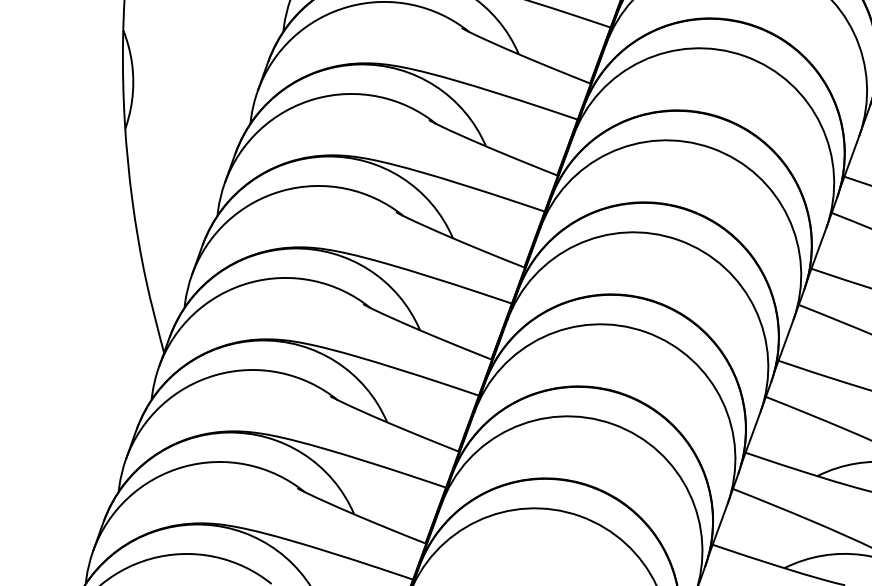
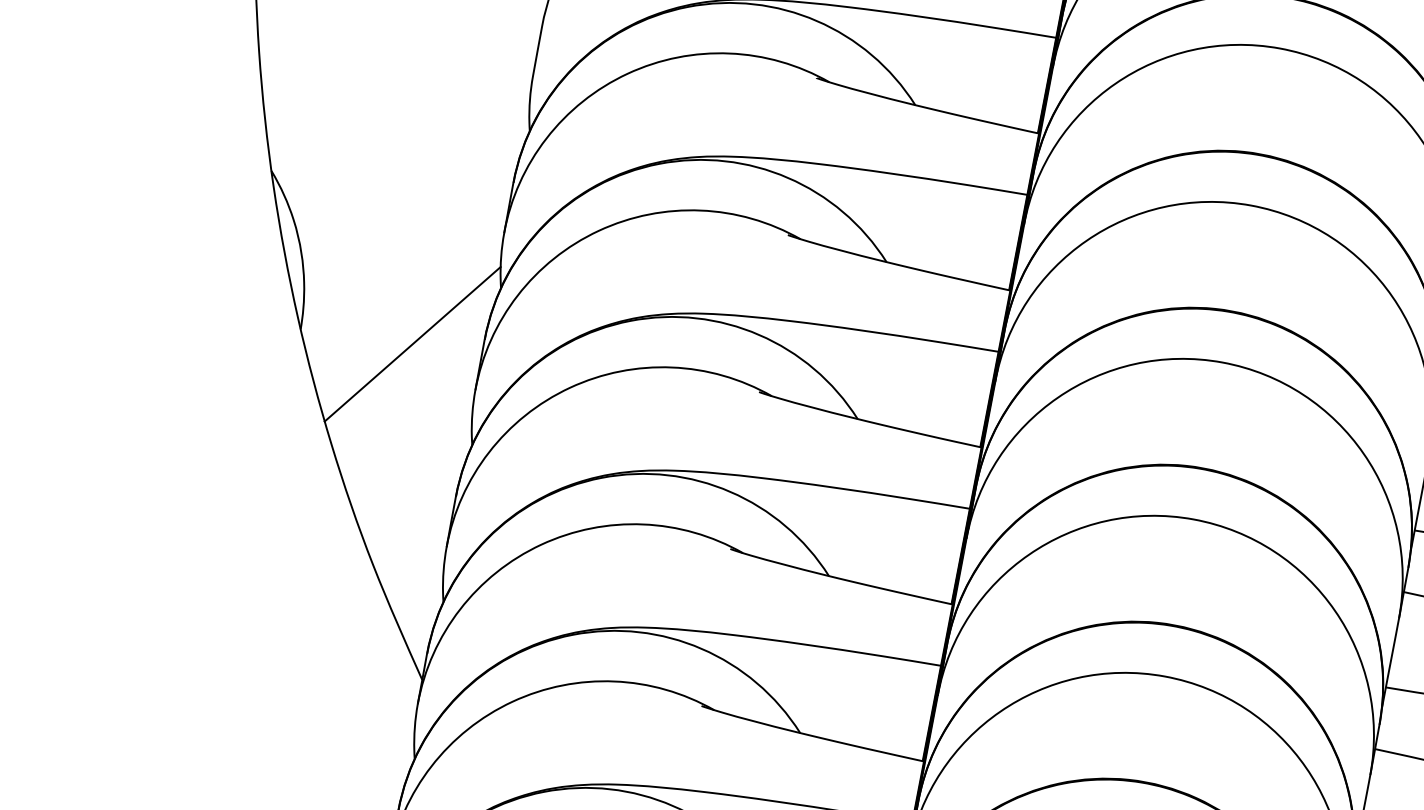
line: (191, 149) -> (412, 344), added

